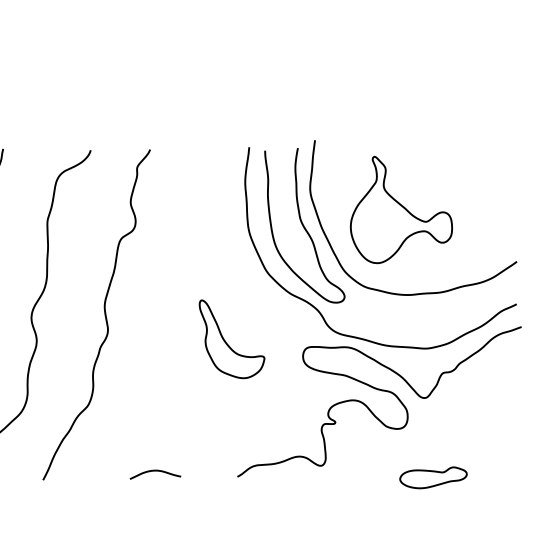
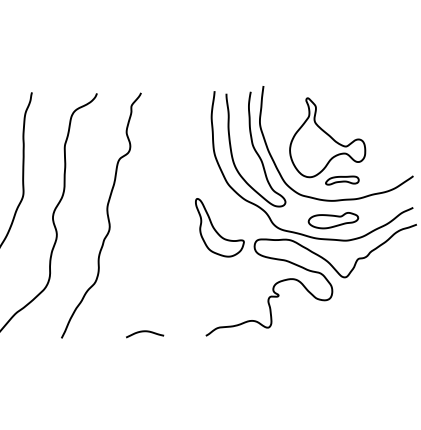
part: (421, 267) -> (342, 180), added
part: (231, 338) -> (219, 227), moved
part: (433, 477) -> (333, 220), moved

